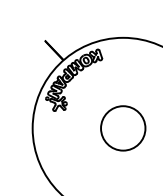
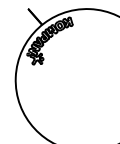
circle: (123, 128) -> (87, 80), removed

